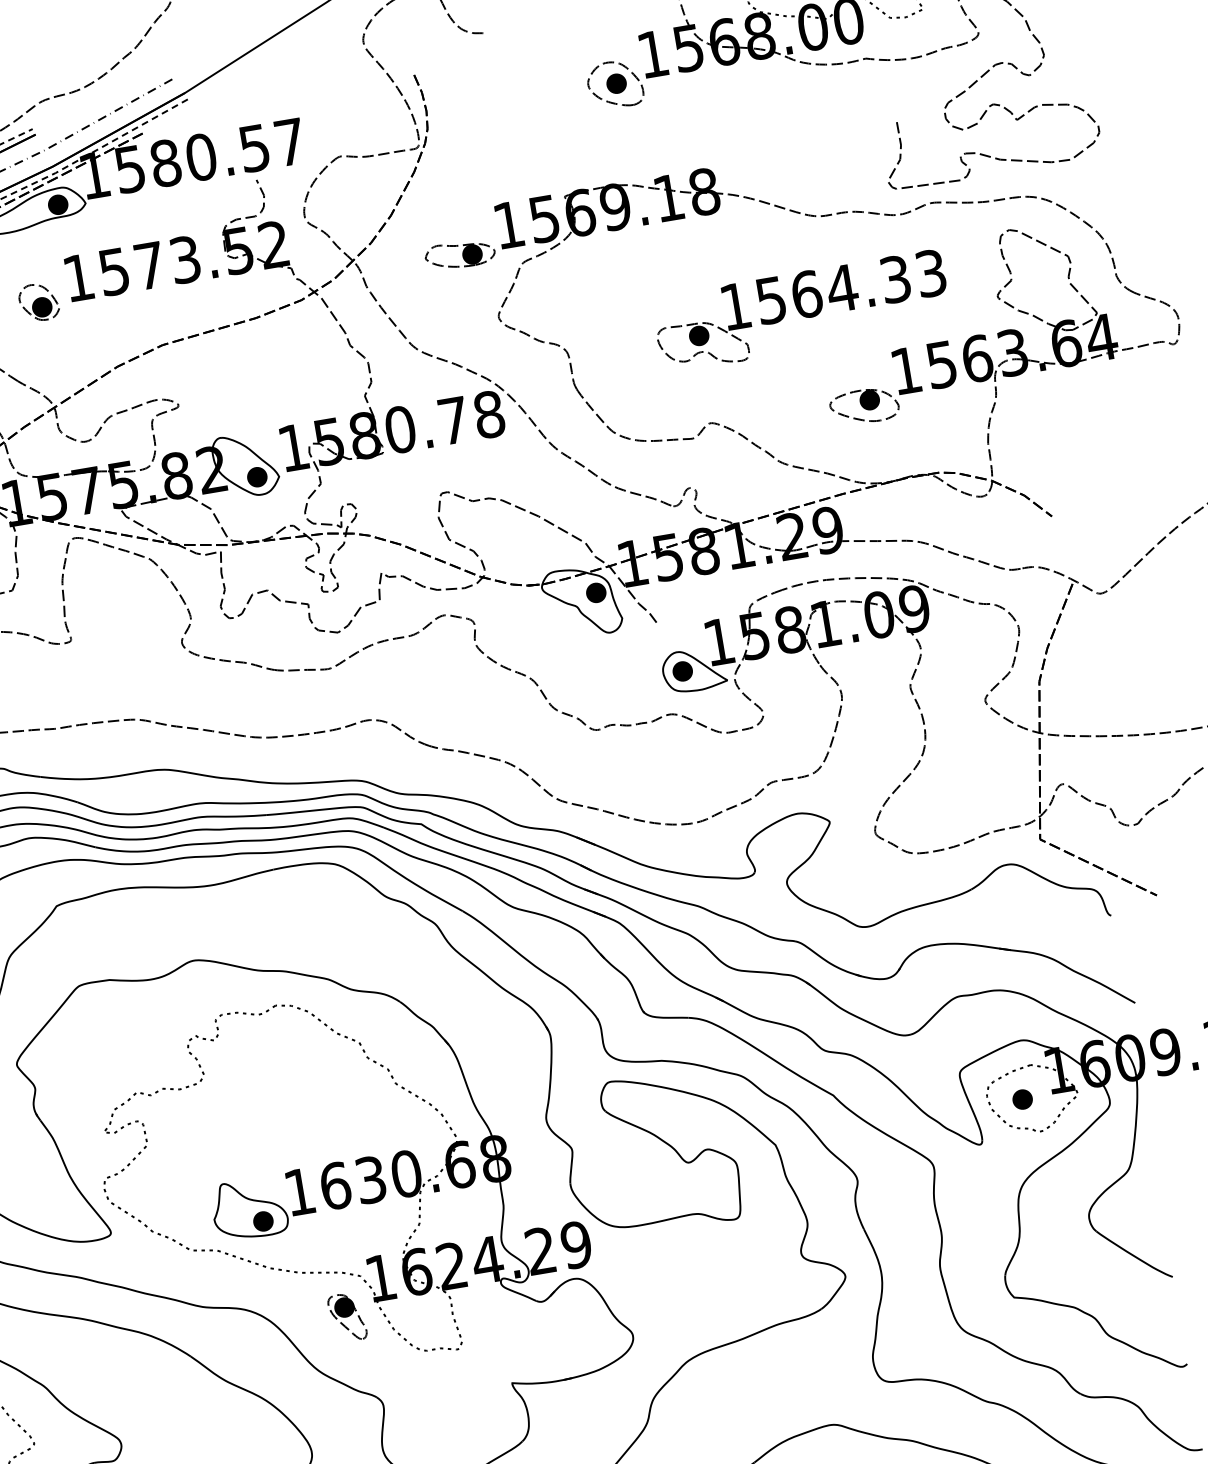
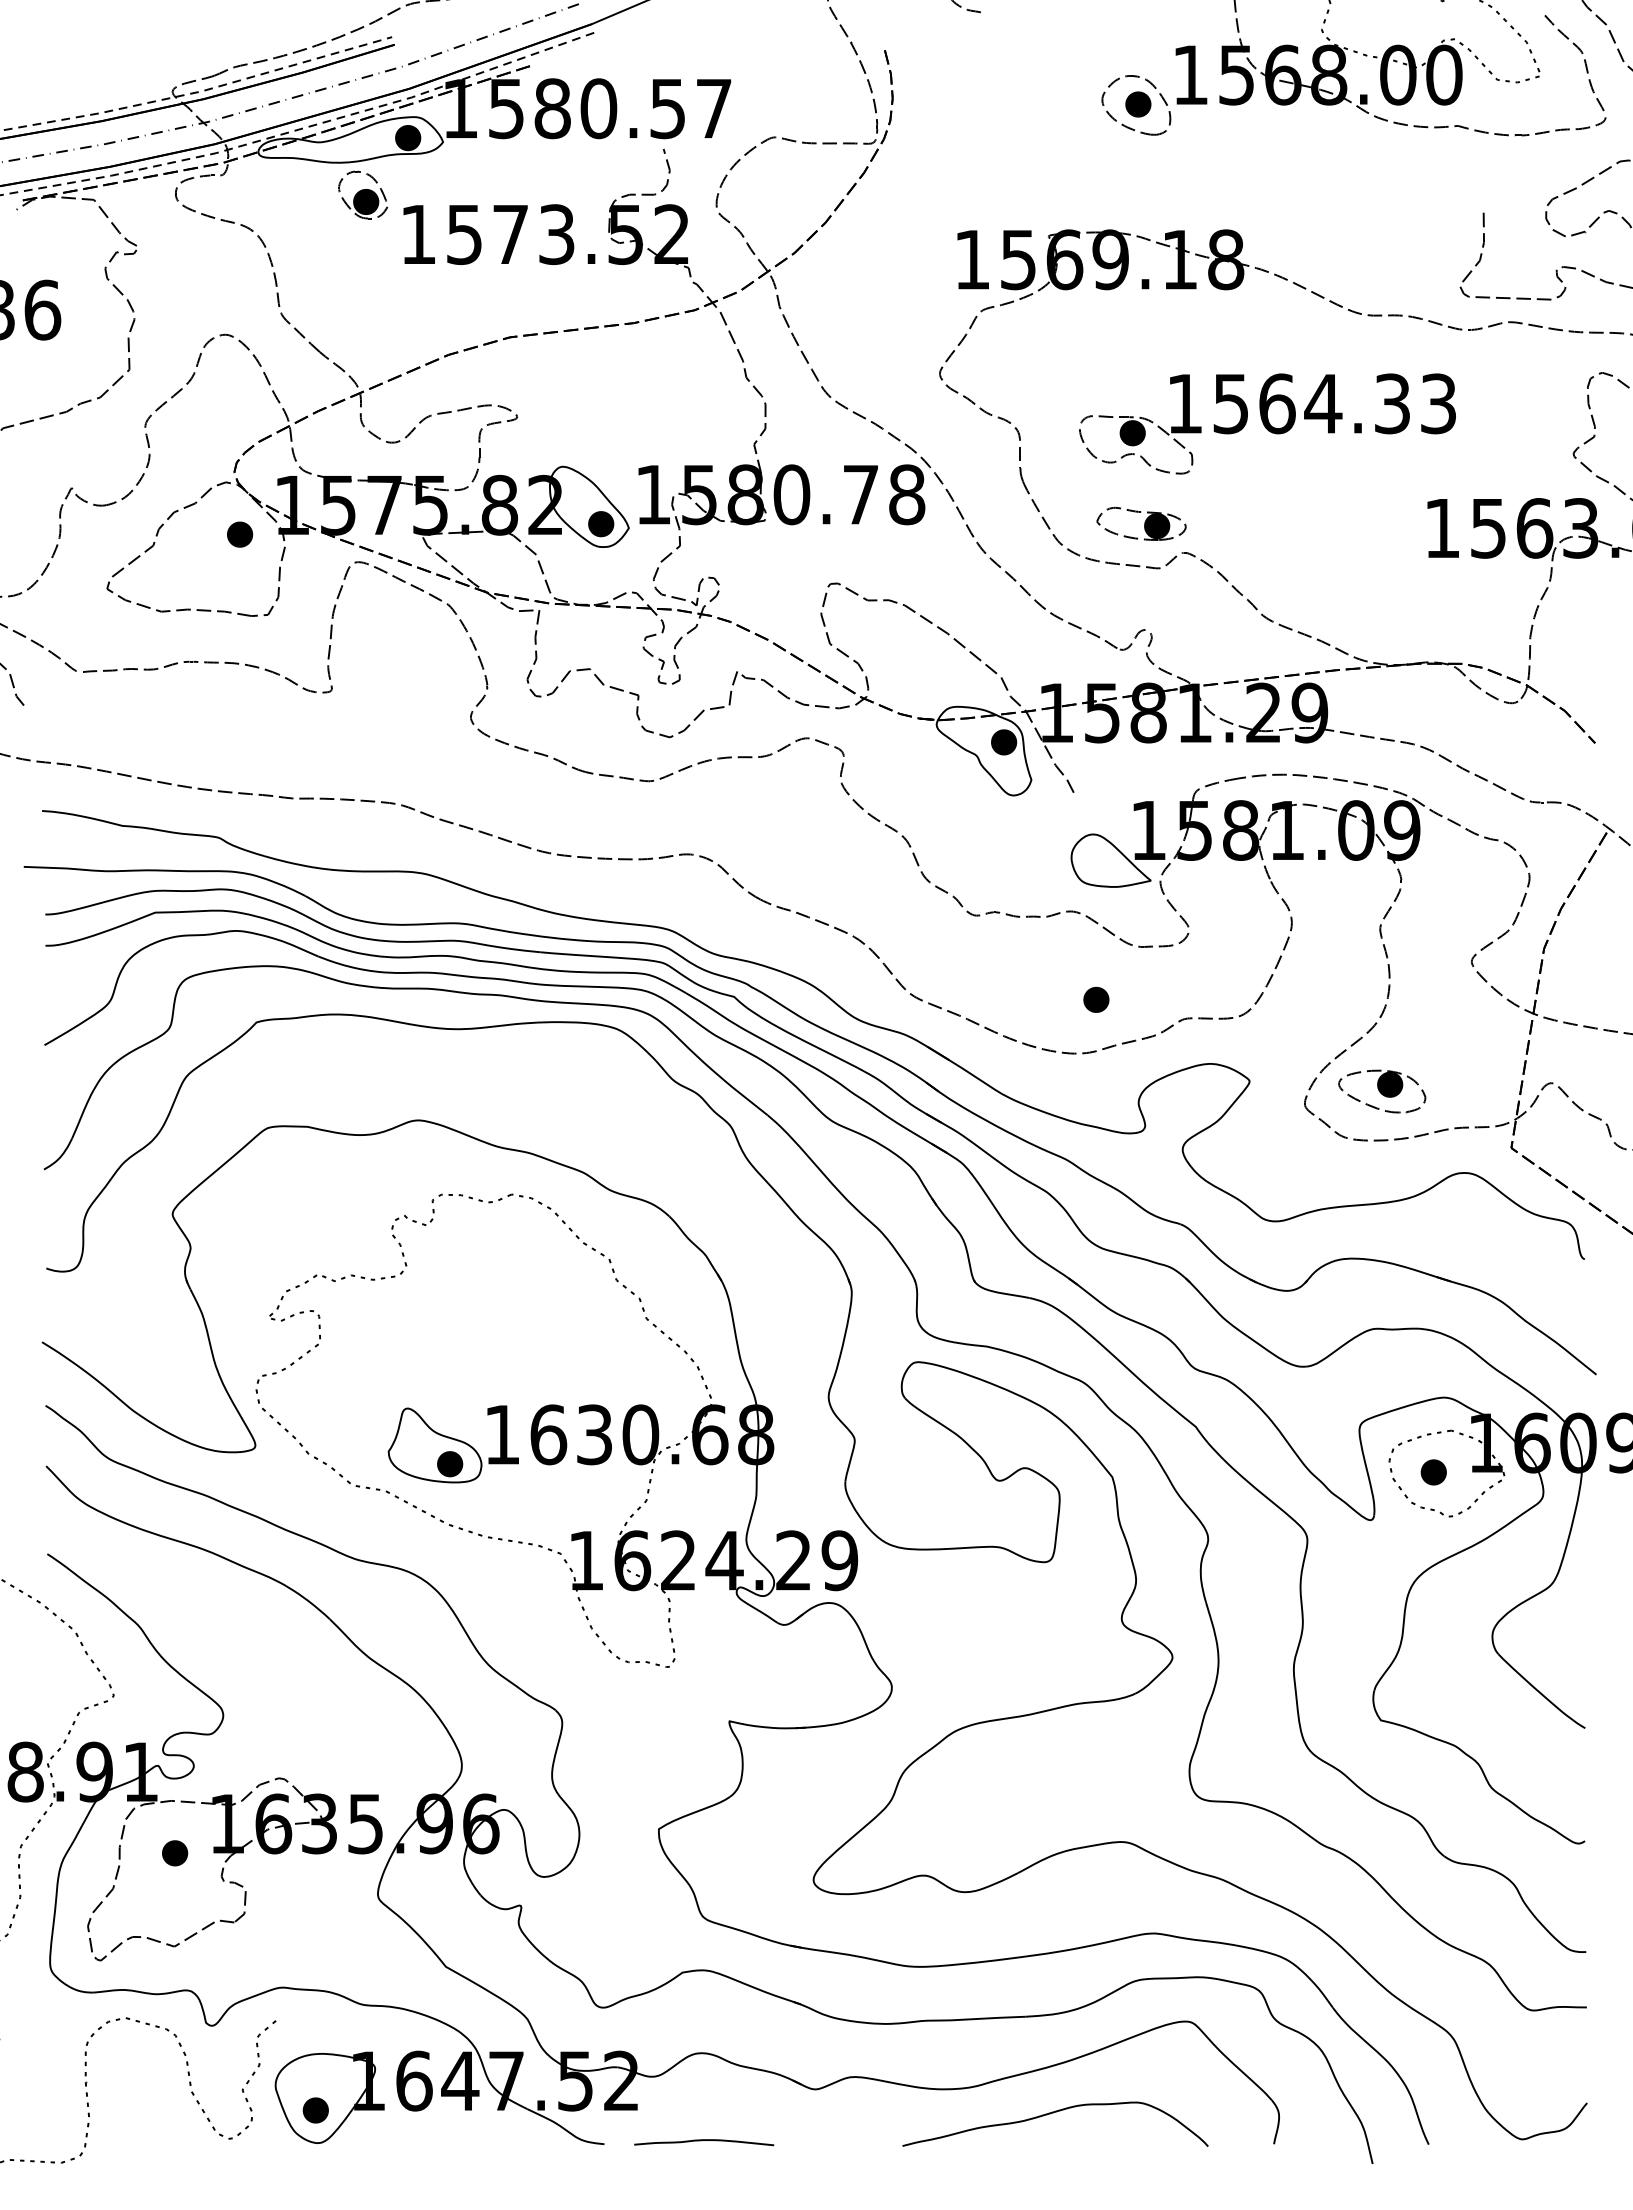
part: (460, 254) -> (1141, 523), moved
part: (39, 301) -> (363, 194), moved
part: (801, 310) -> (1267, 423), moved
part: (864, 406) -> (1382, 1091), moved
part: (682, 671) -> (1096, 999), moved
part: (347, 1317) -> (535, 1603), removed

